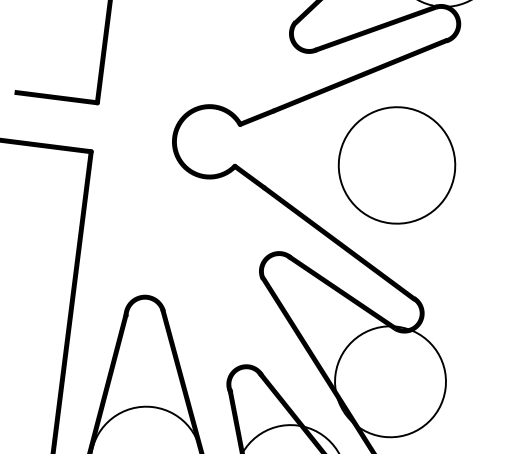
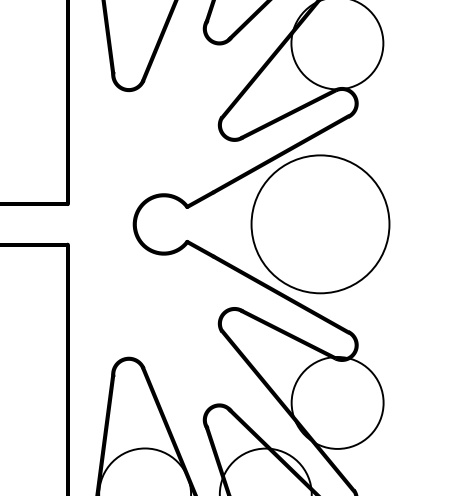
circle: (396, 165) -> (320, 224), size x1.43

